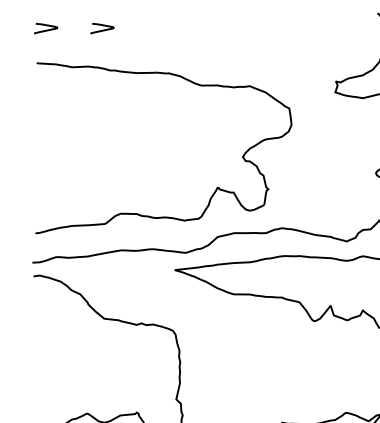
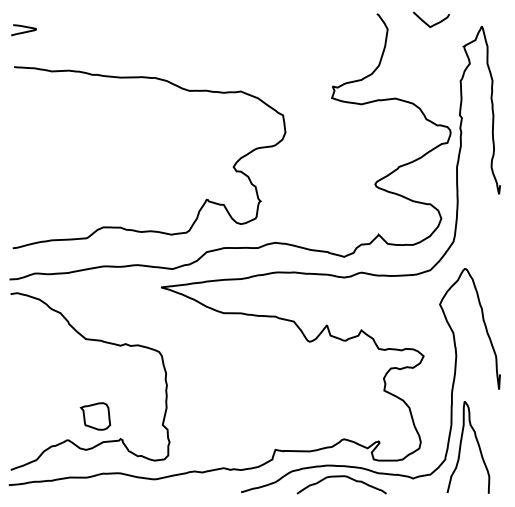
curve: (101, 29) -> (83, 31), removed
part: (113, 391) -> (95, 416), added

